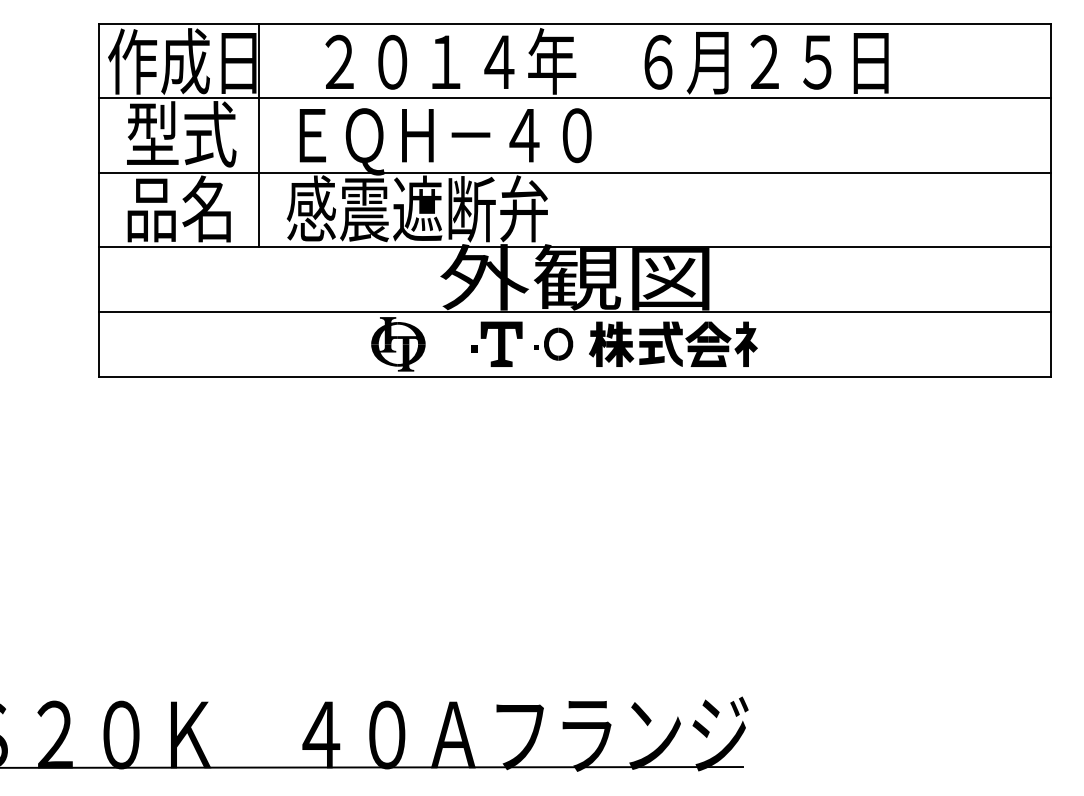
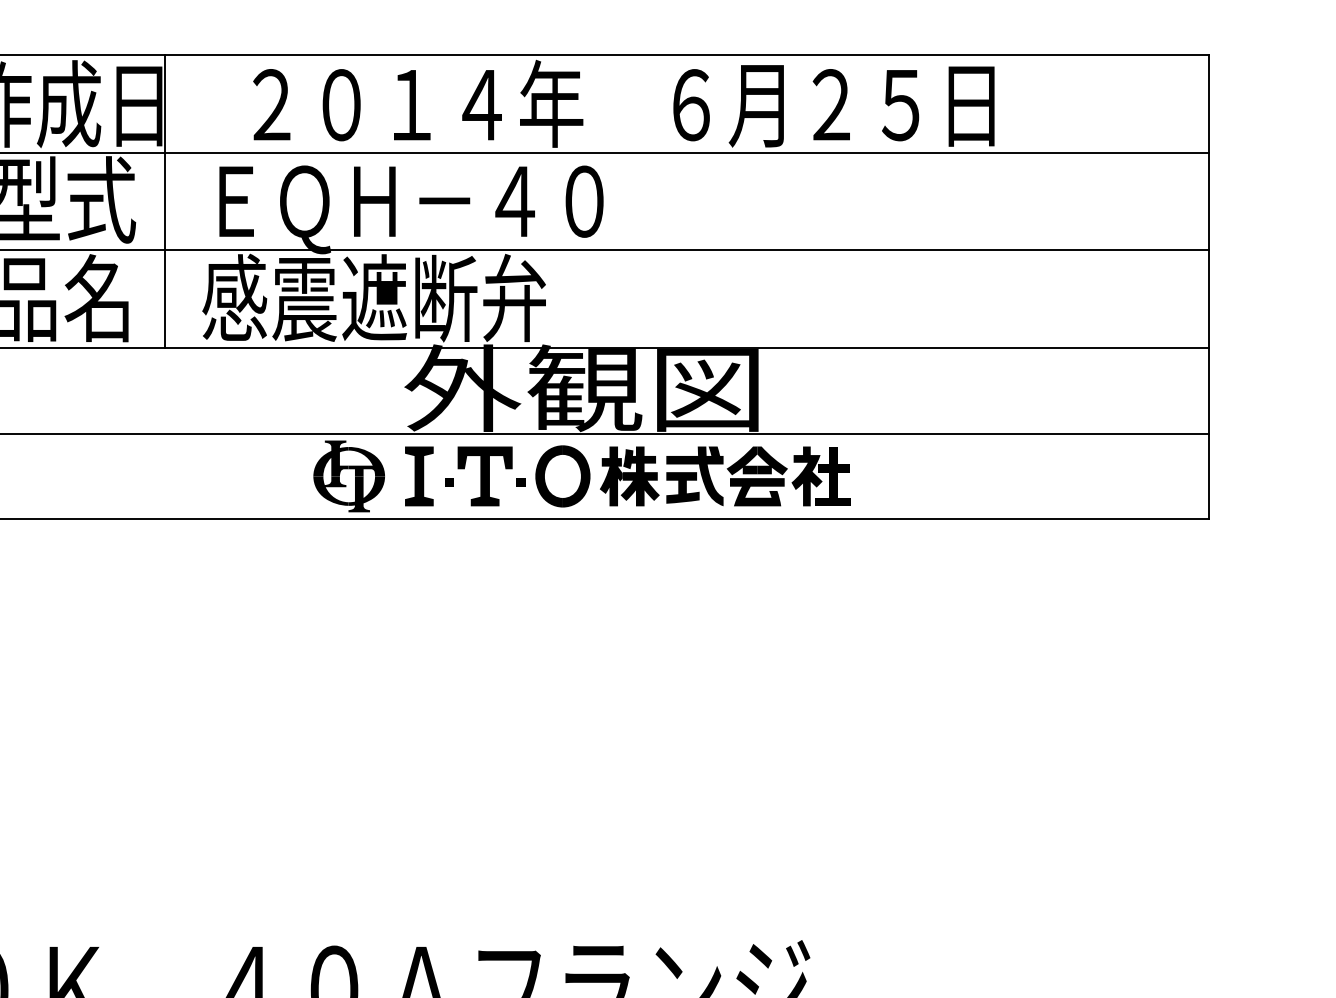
part: (553, 343) -> (553, 475), size x1.43
fill: (451, 344) -> (419, 476), added
fill: (765, 344) -> (832, 476), added

